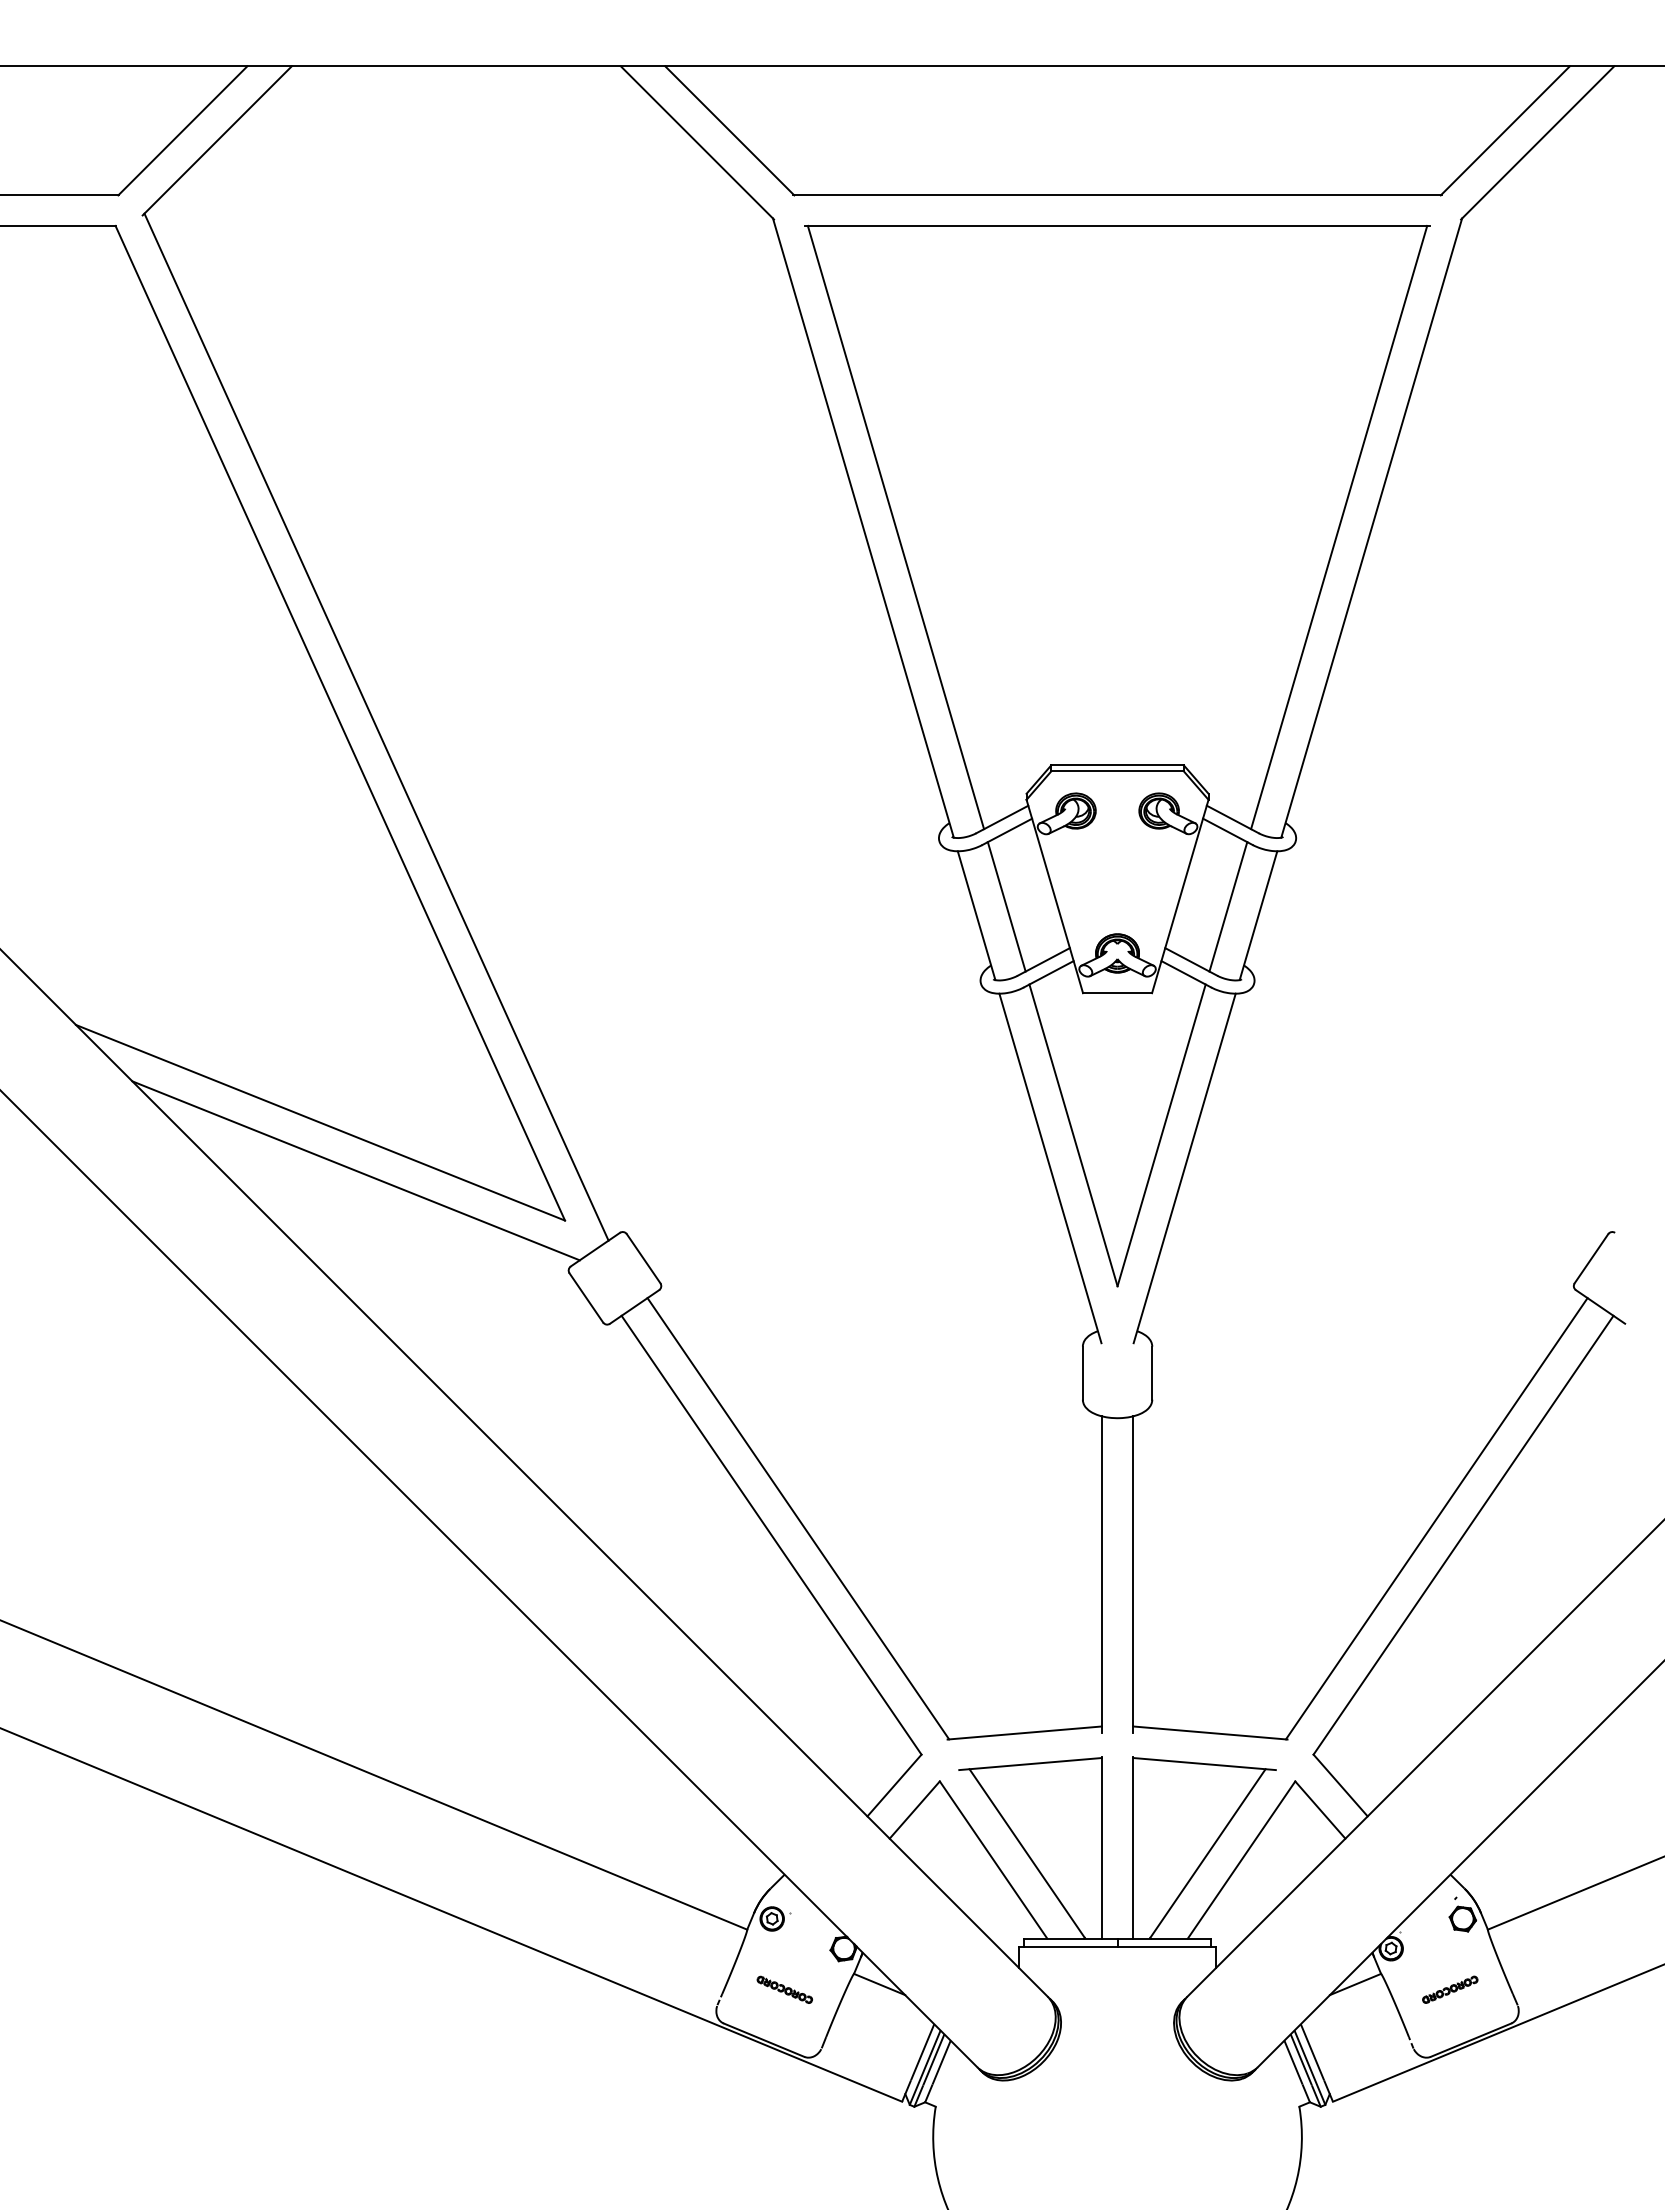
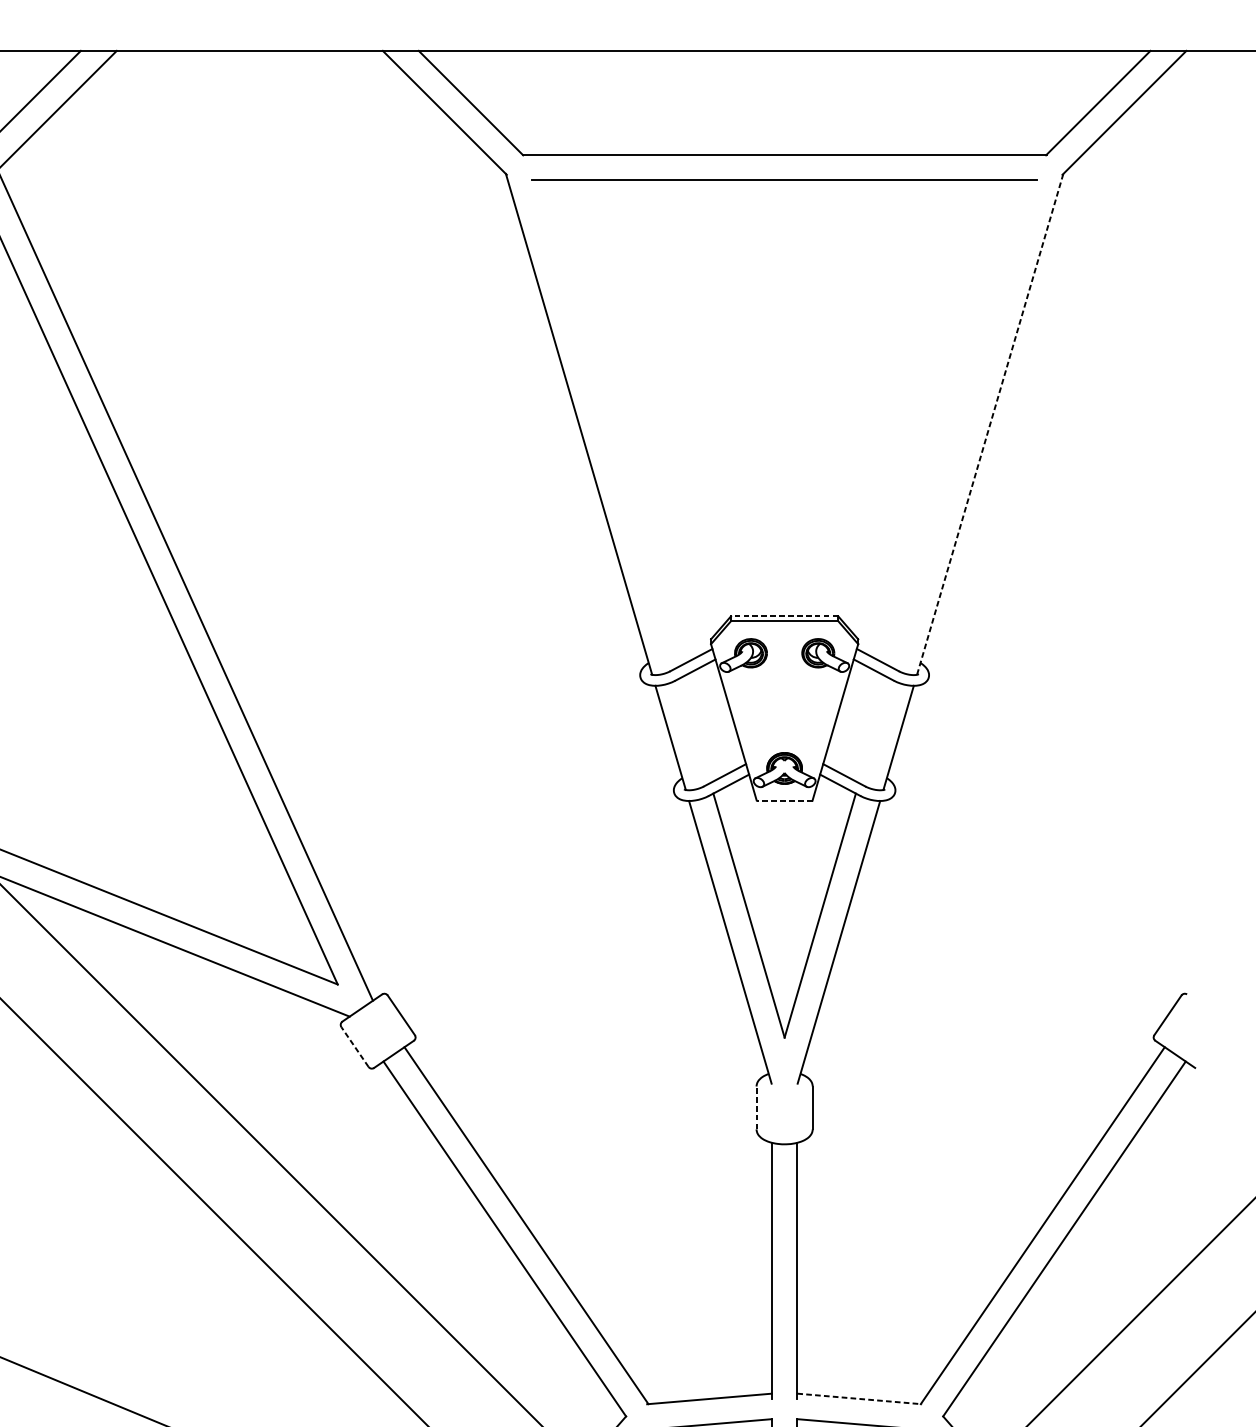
line: (895, 527) -> (605, 423), removed
line: (1339, 527) -> (964, 423), removed
line: (1371, 528) -> (990, 424), solid -> dashed
line: (1117, 765) -> (784, 616), solid -> dashed
line: (1006, 906) -> (694, 730), removed
line: (1228, 906) -> (874, 730), removed
line: (1117, 993) -> (784, 800), solid -> dashed
line: (586, 1297) -> (355, 1046), solid -> dashed
line: (1082, 1372) -> (756, 1107), solid -> dashed
line: (1210, 1733) -> (859, 1399), solid -> dashed

